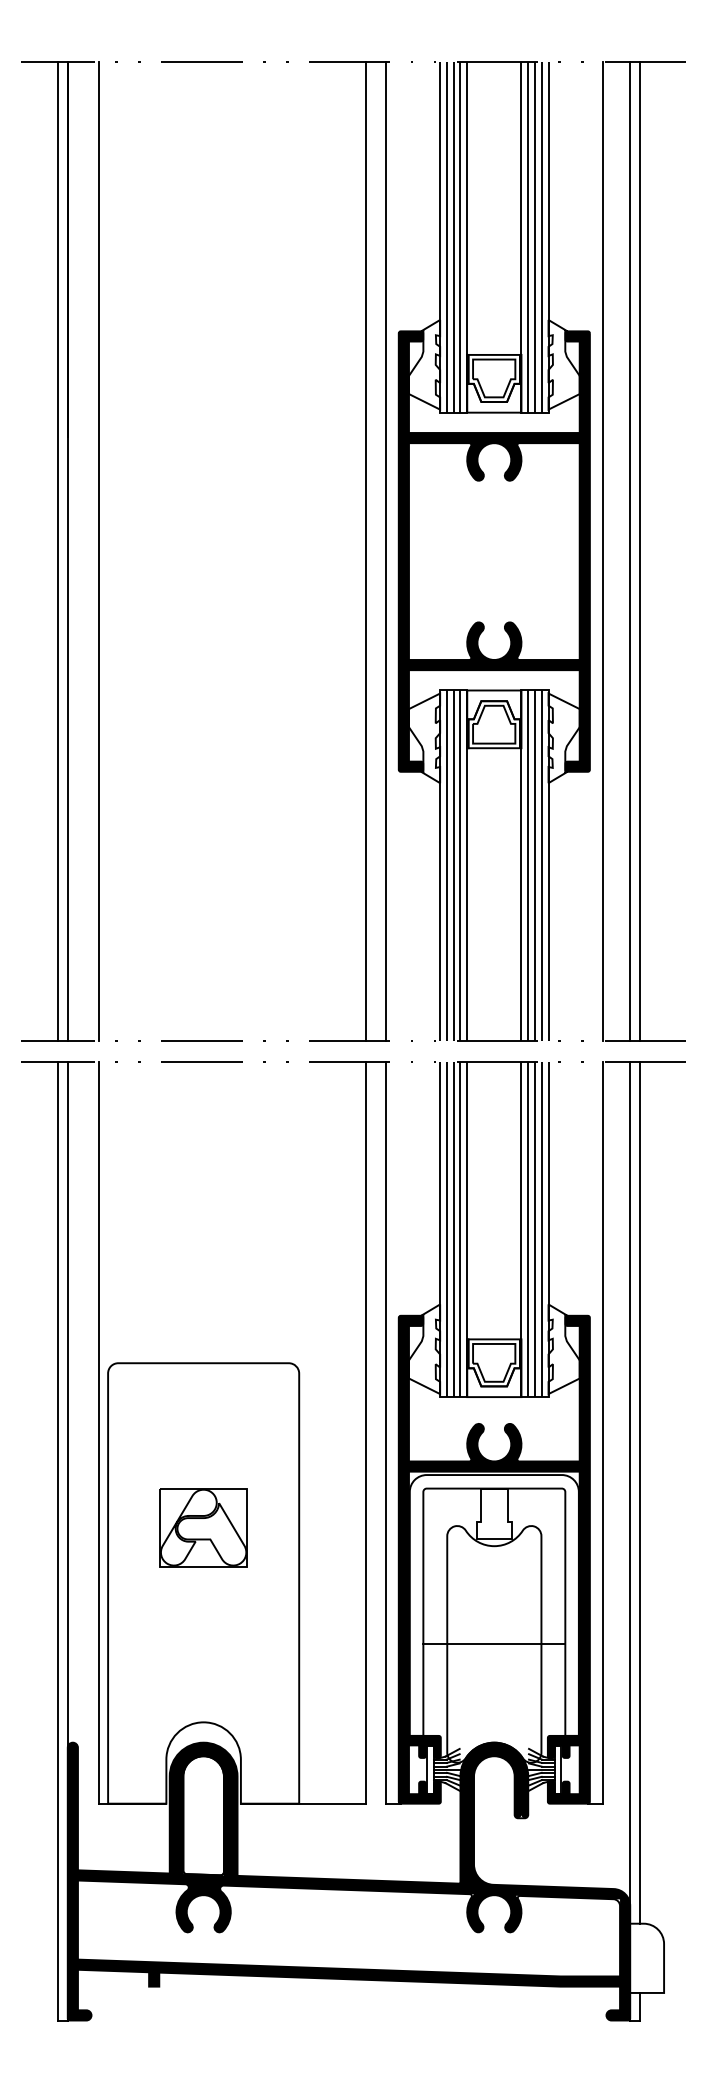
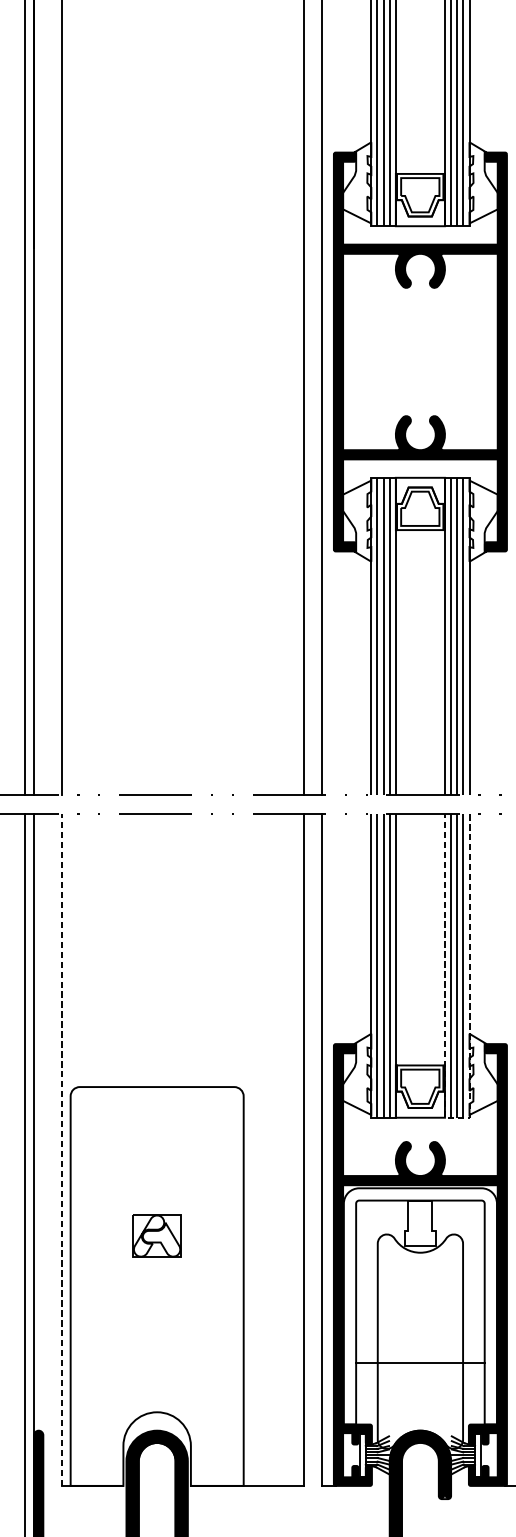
line: (535, 1397) -> (457, 1118), solid -> dashed
line: (98, 1432) -> (61, 1149), solid -> dashed
part: (203, 1527) -> (157, 1235), size x0.6
line: (494, 1644) -> (420, 1362), moved

